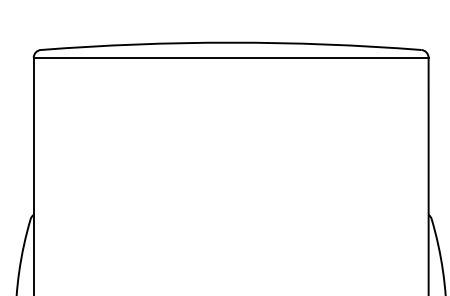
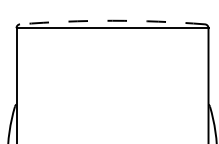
arc: (231, 42) -> (112, 20), solid -> dashed

